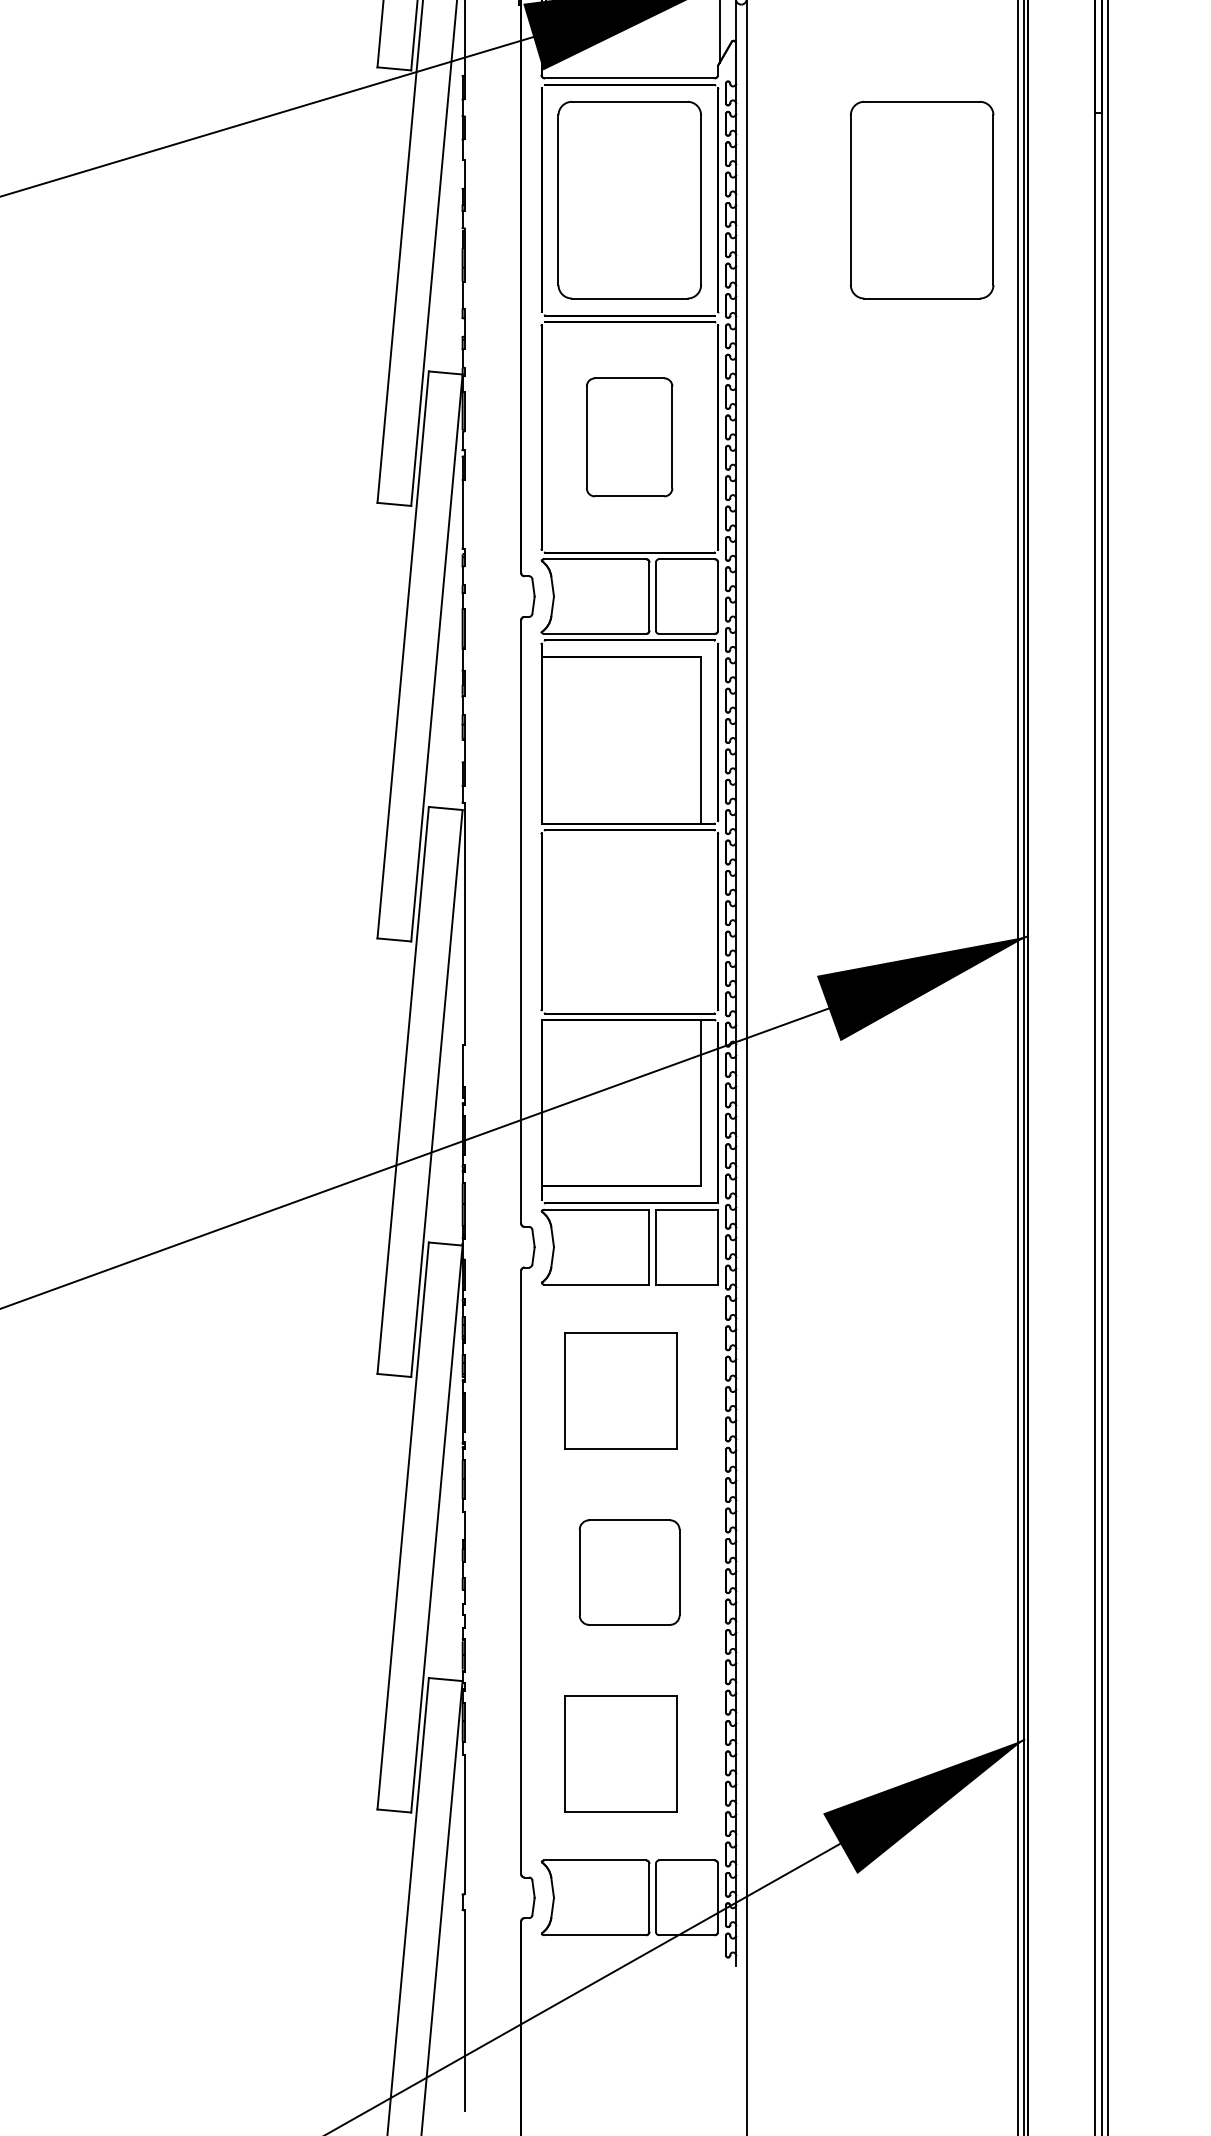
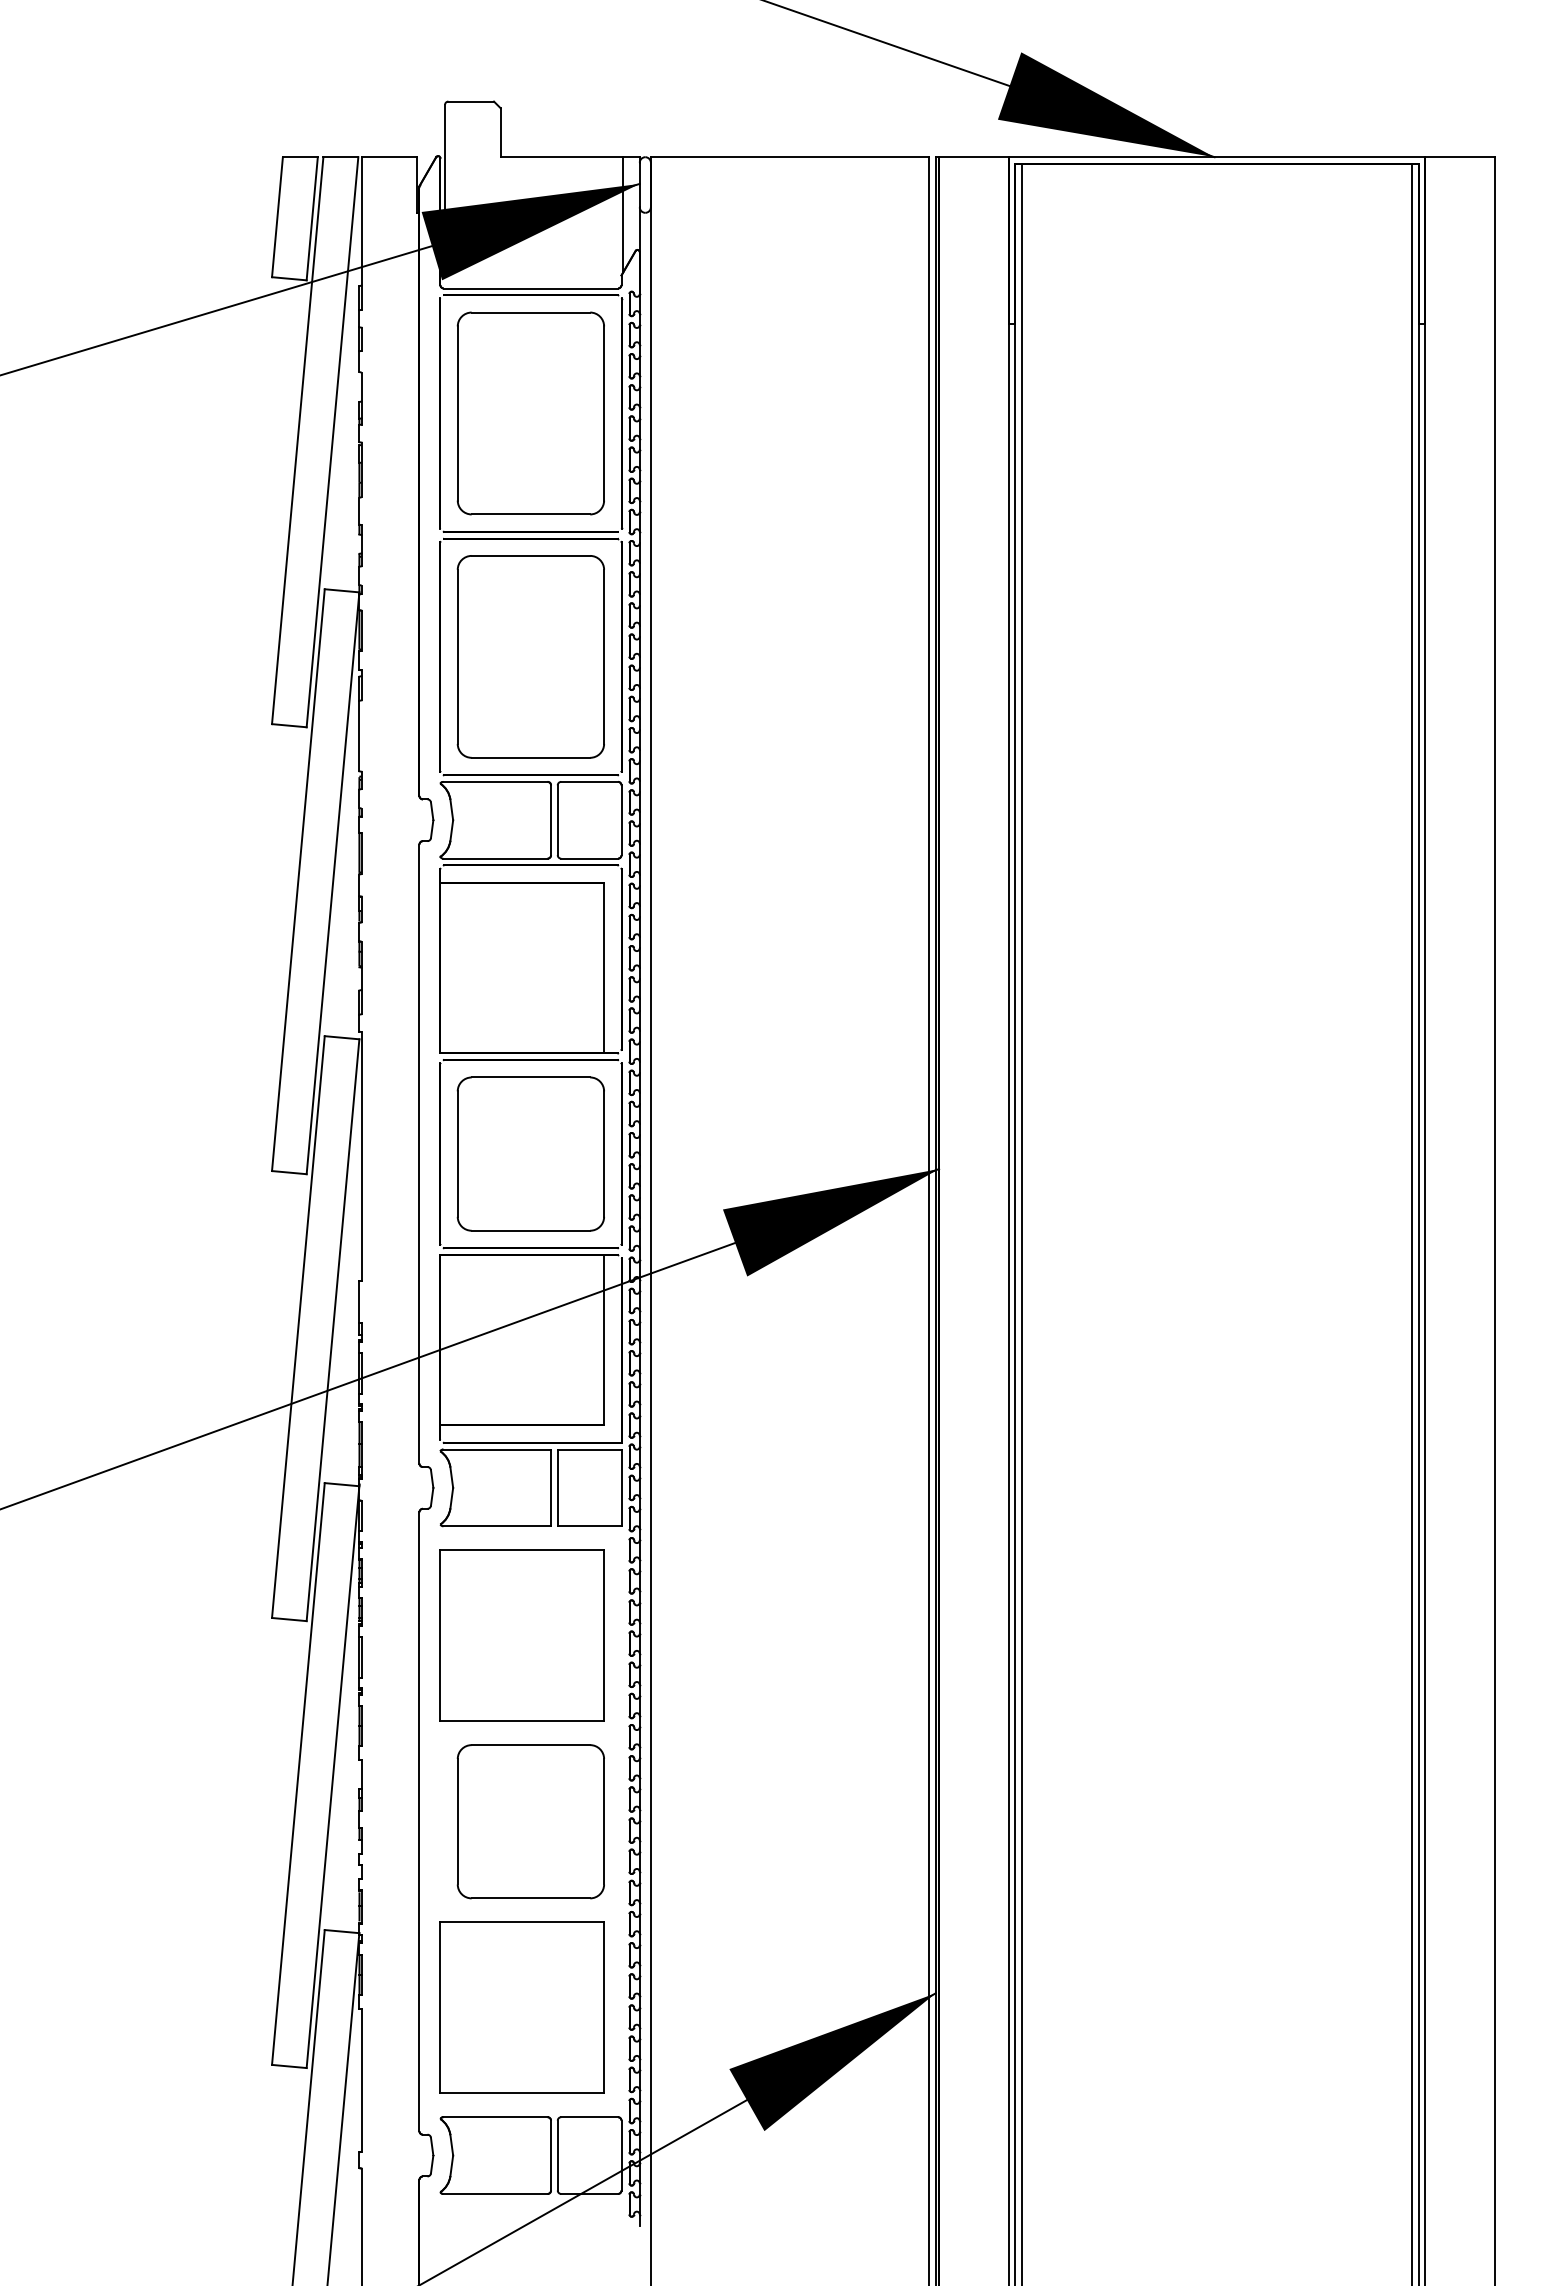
part: (921, 200) -> (830, 413), removed
part: (629, 436) -> (530, 656), size x1.67
part: (629, 921) -> (530, 1153), added
part: (620, 1391) -> (521, 1635), size x1.43
part: (629, 1572) -> (530, 1821), size x1.43
part: (620, 1753) -> (521, 2007), size x1.43

